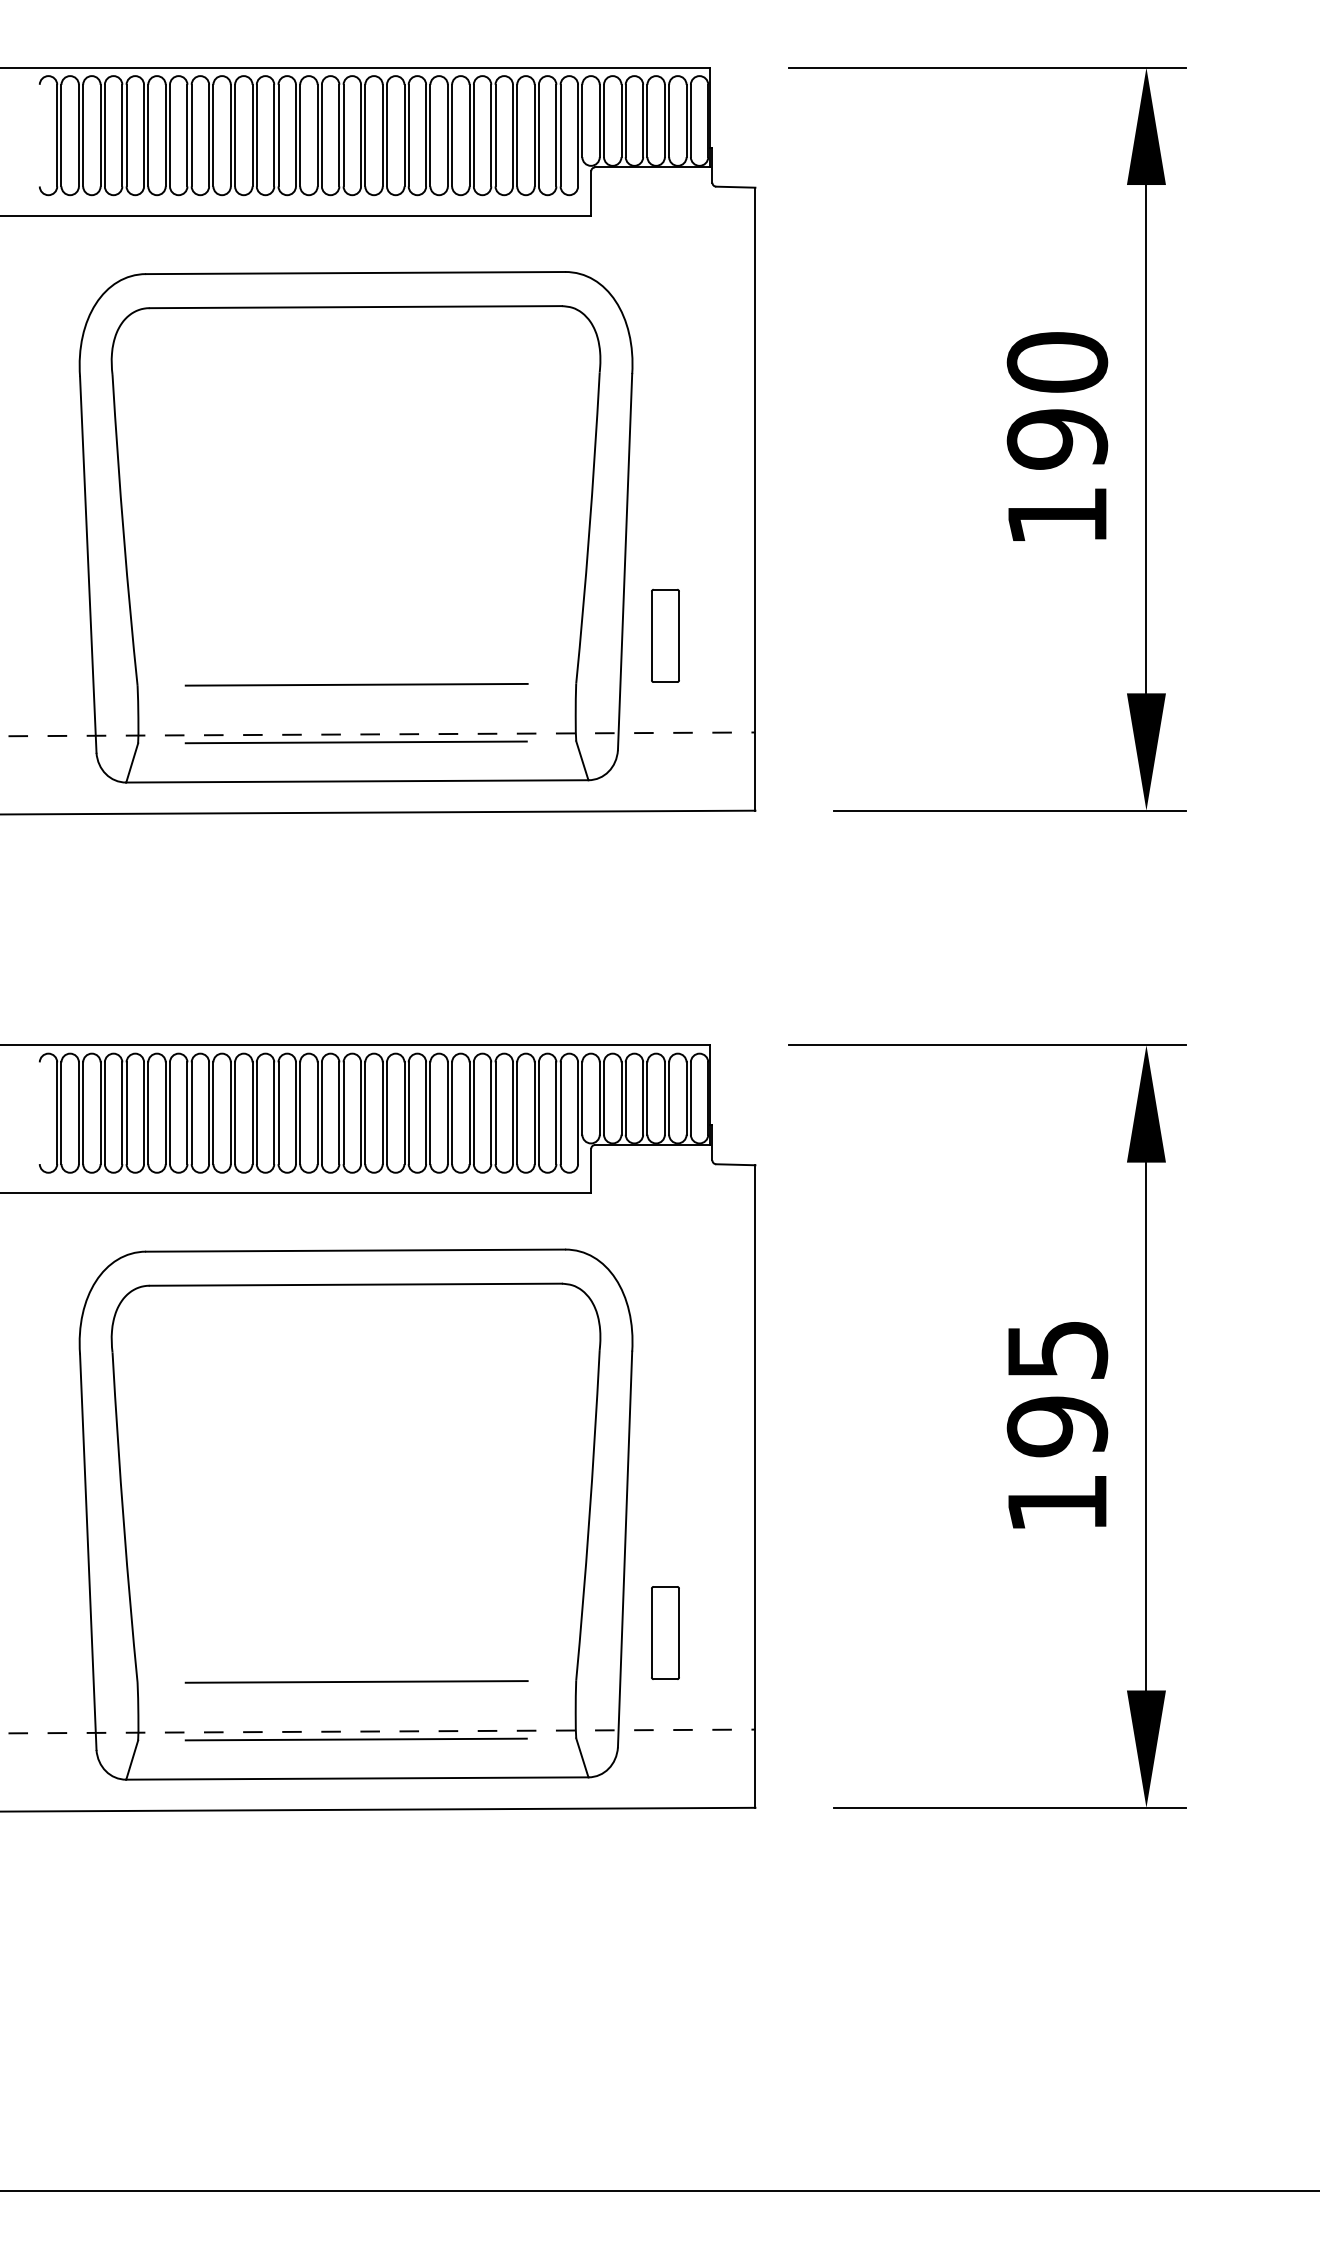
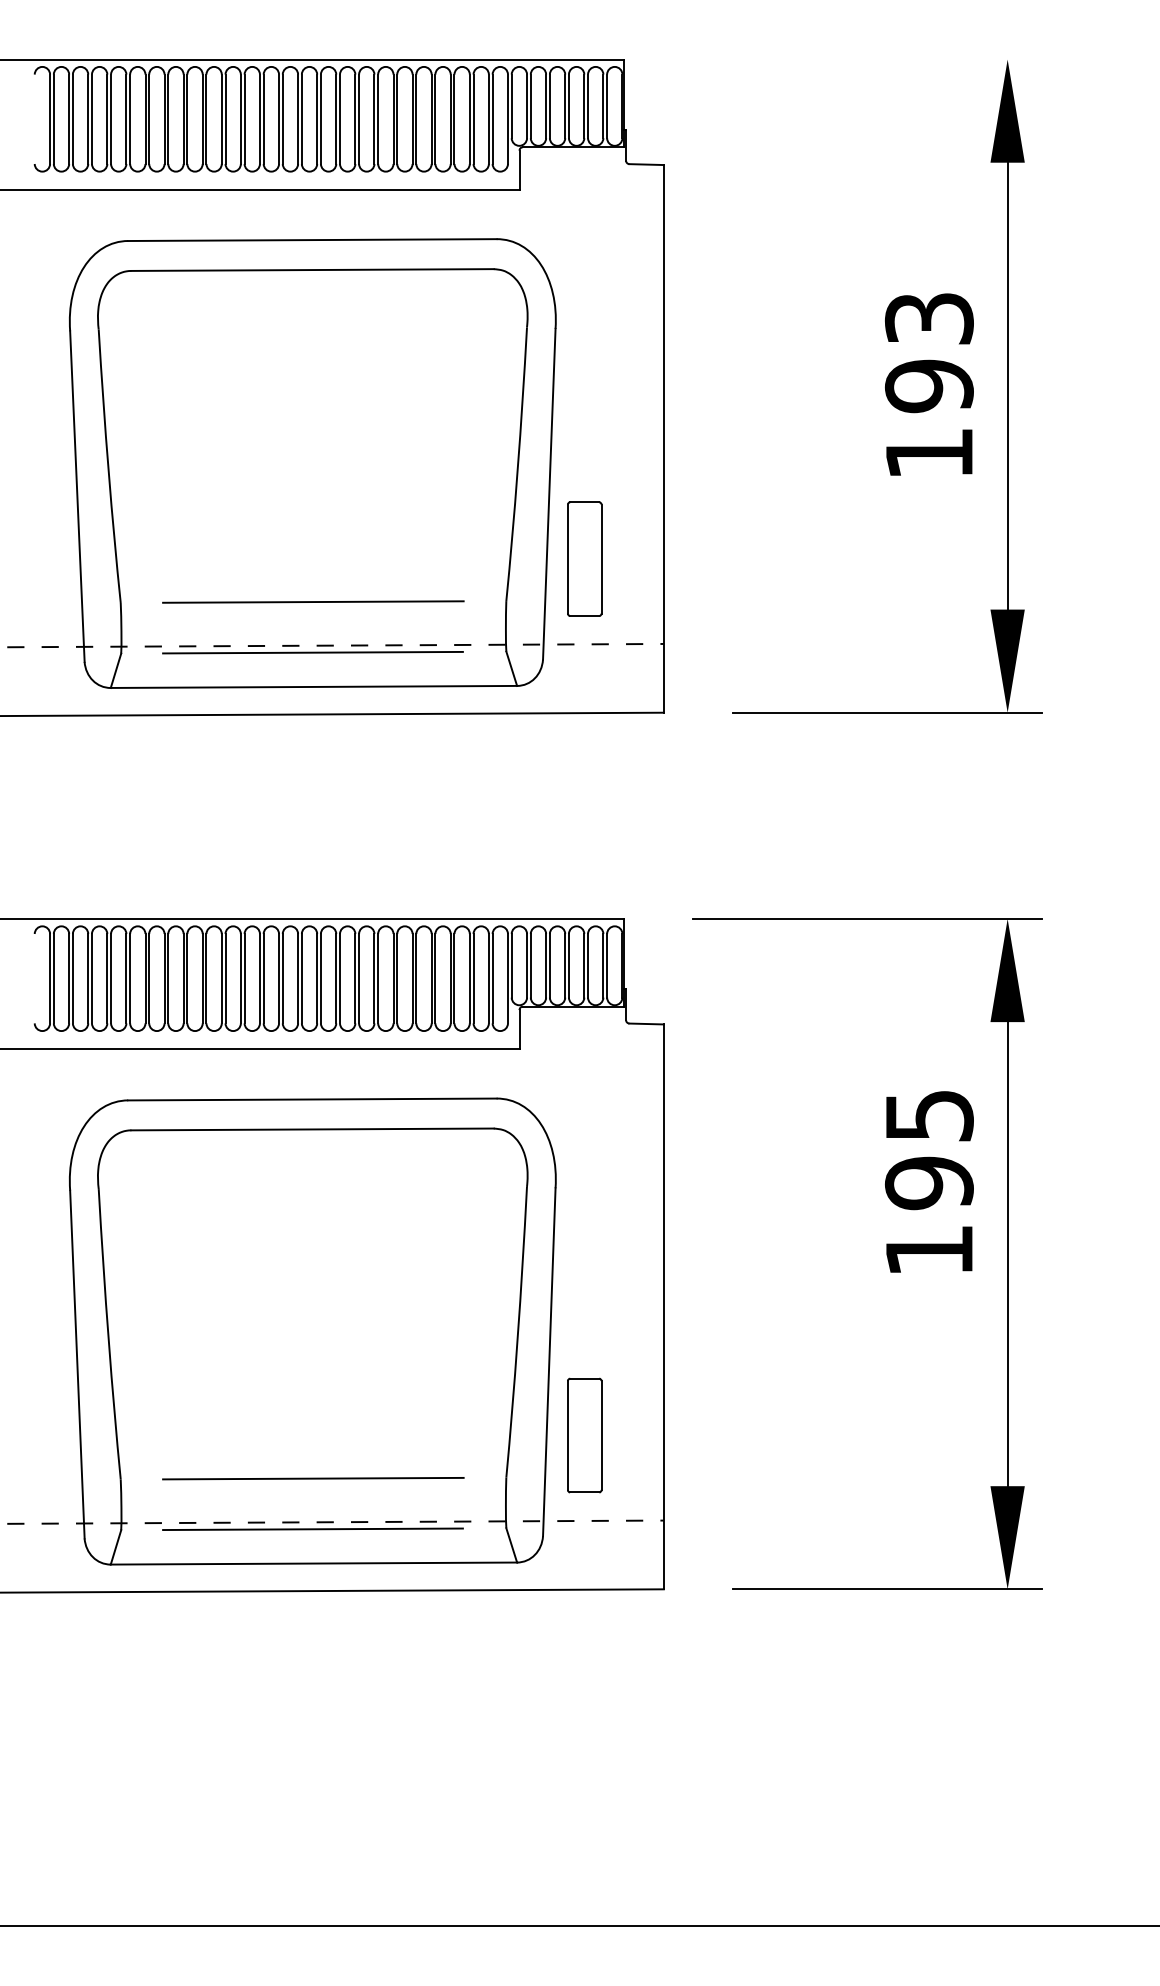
line: (987, 67) -> (867, 59), removed
text: (1057, 362) -> (929, 318), 190 -> 193
part: (665, 635) -> (584, 558), size x1.4
text: (1057, 1424) -> (929, 1181), moved
part: (665, 1632) -> (584, 1435), size x1.4

